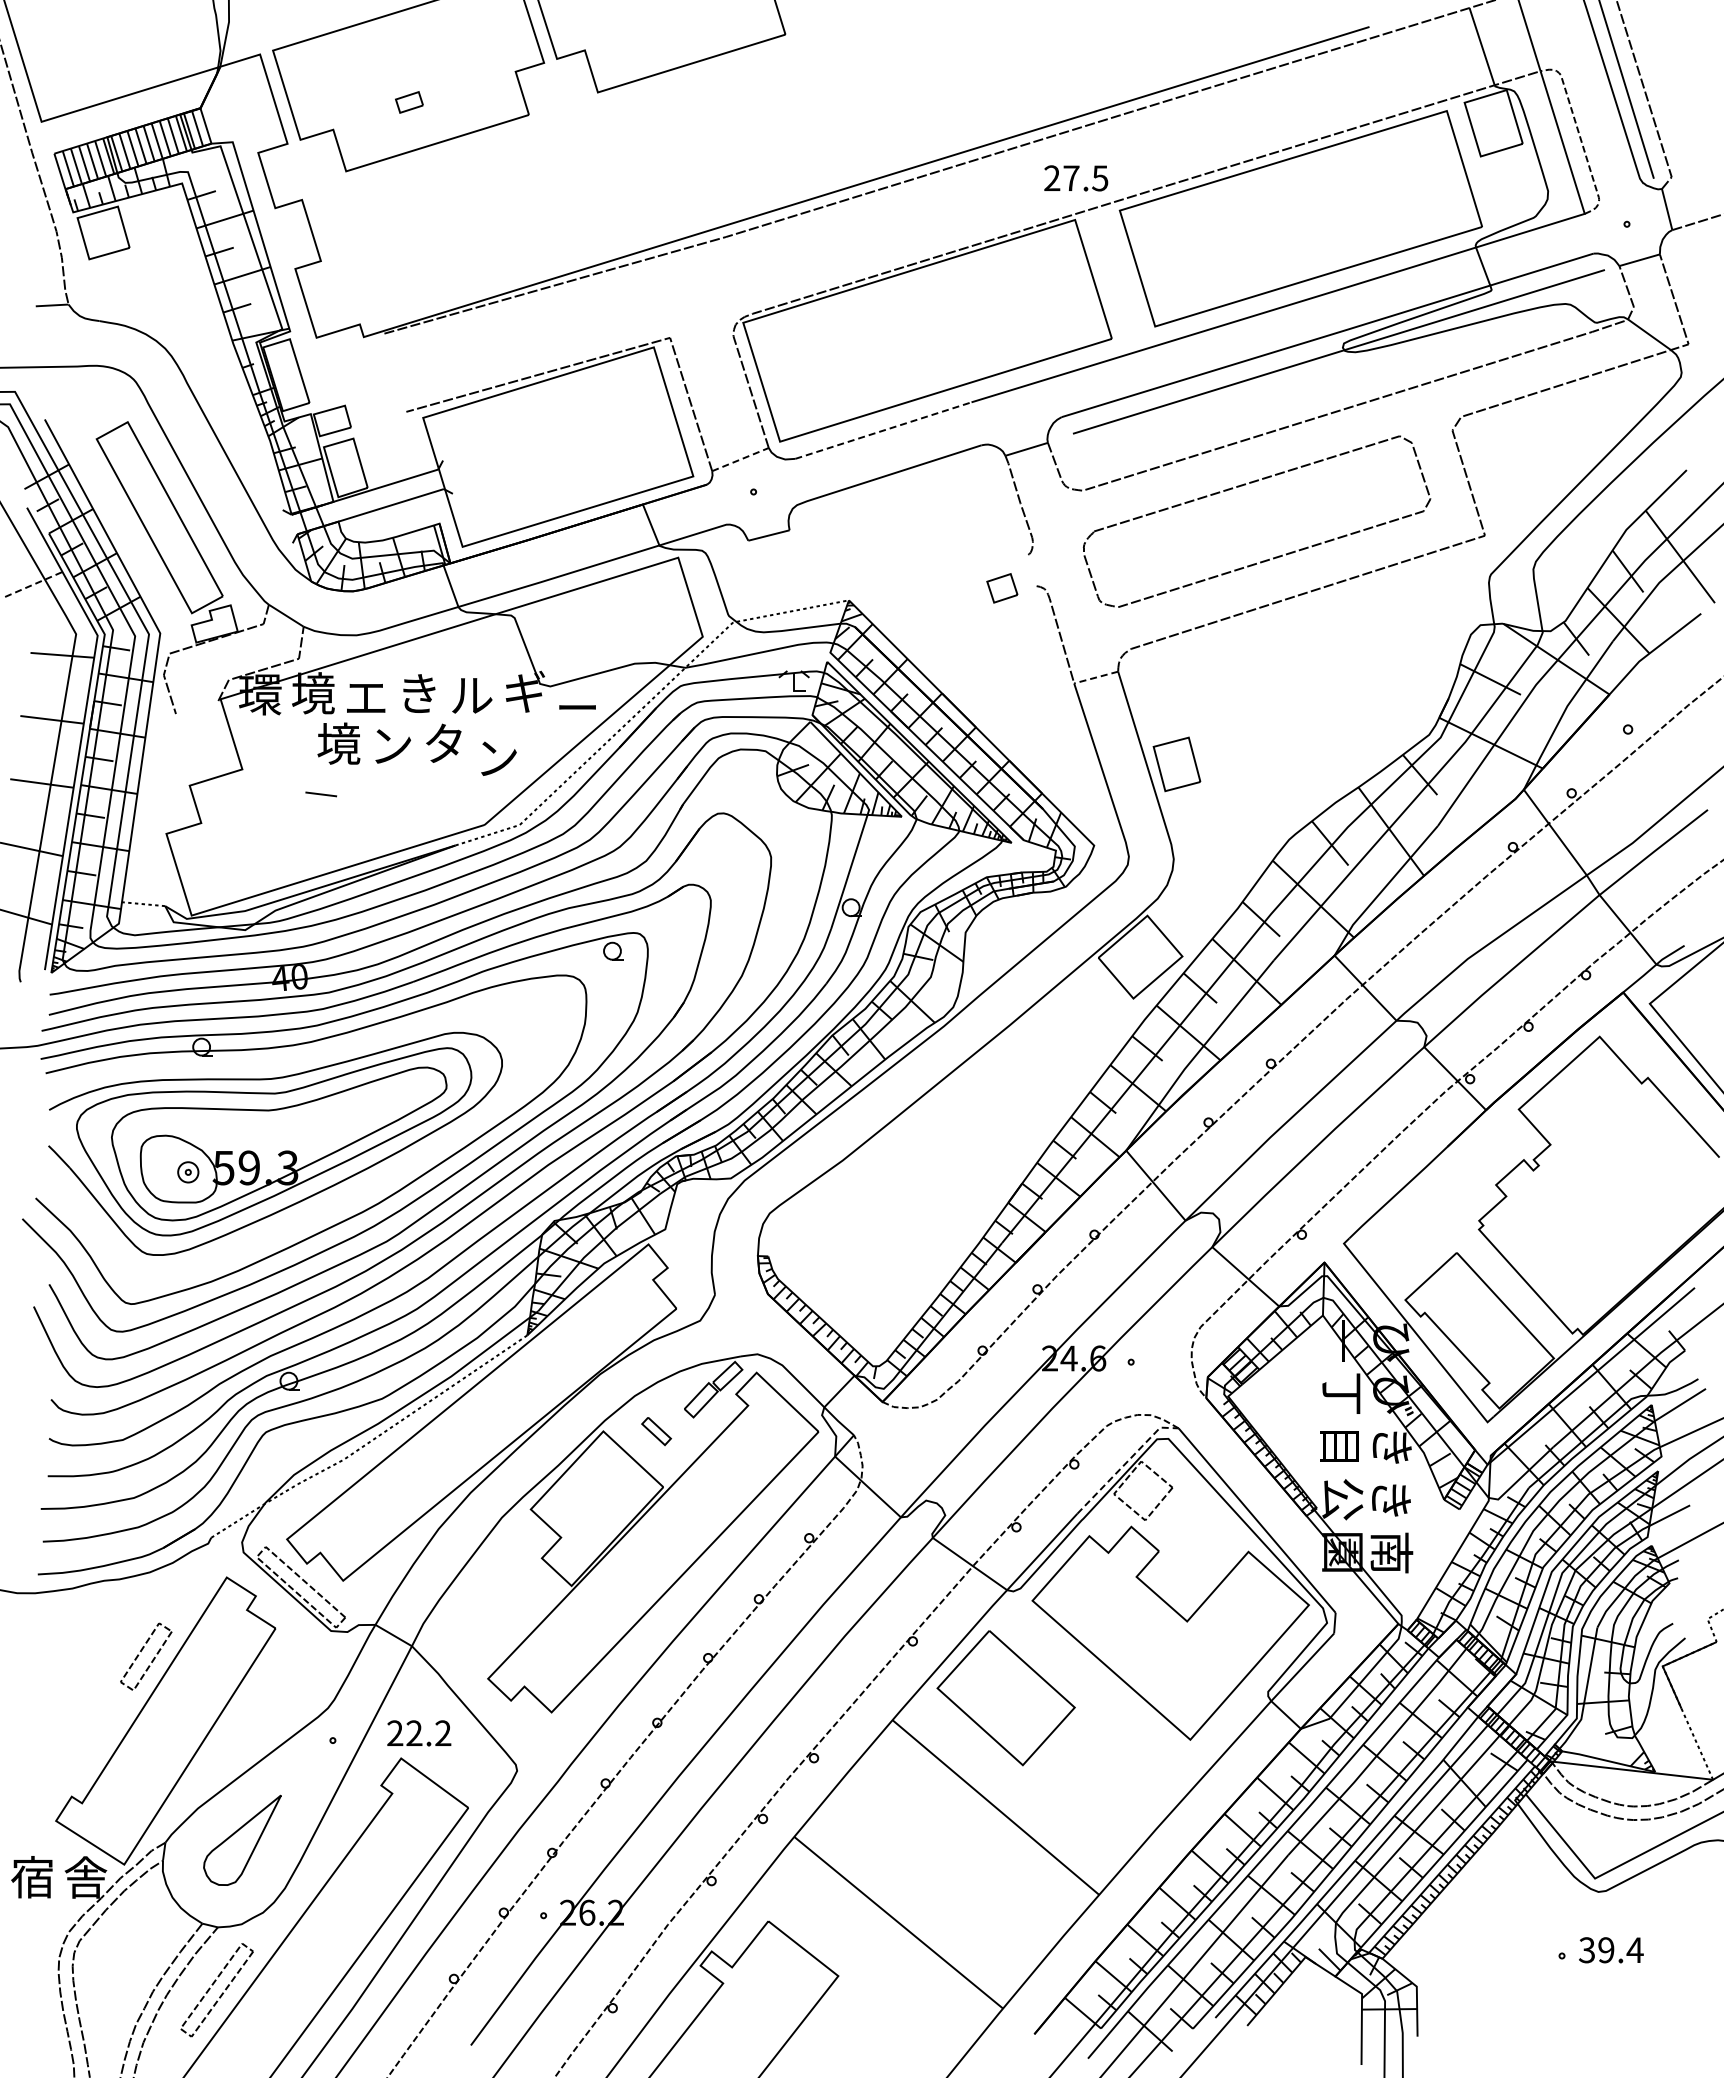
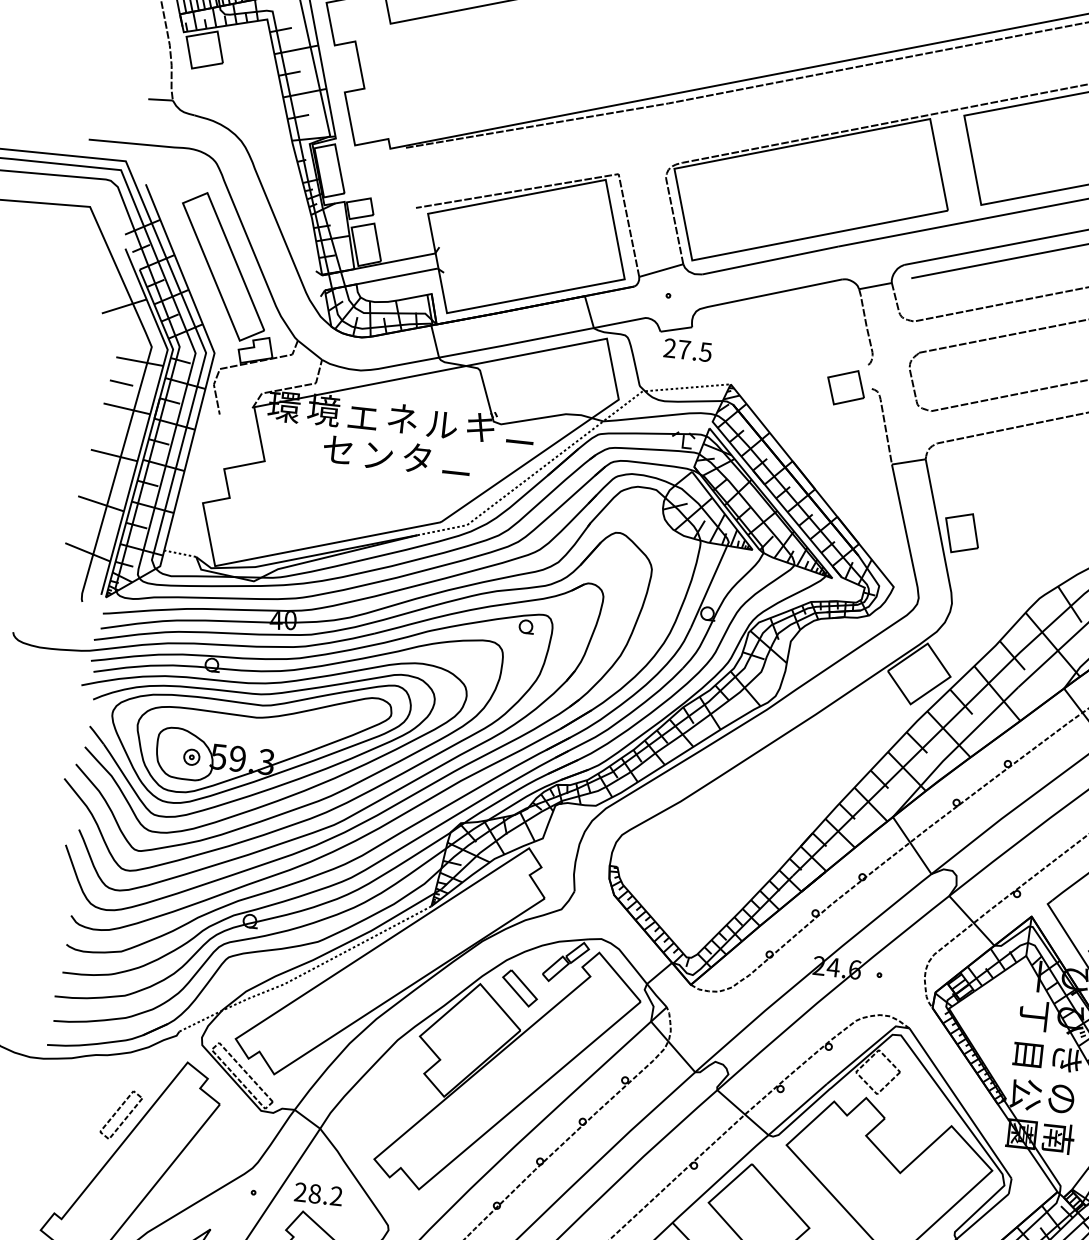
text: (1076, 178) -> (688, 350), moved
line: (883, 430) -> (770, 260), dashed -> solid
line: (740, 459) -> (661, 270), dashed -> solid
line: (34, 584) -> (124, 306), dashed -> solid
part: (1002, 588) -> (846, 387), size x1.67
line: (1096, 677) -> (909, 461), dashed -> solid
text: (418, 692) -> (402, 418), き -> ネ
text: (338, 743) -> (338, 449), 境 -> セ
text: (497, 758) -> (455, 473), ン -> ー
line: (320, 794) -> (120, 383), moved
curve: (320, 1210) -> (287, 796), added
part: (656, 1431) -> (519, 988), size x1.67
line: (1125, 1463) -> (867, 1050), dashed -> solid
text: (1391, 1499) -> (1062, 1098), き -> の
text: (414, 1733) -> (315, 1194), 22.2 -> 28.2

